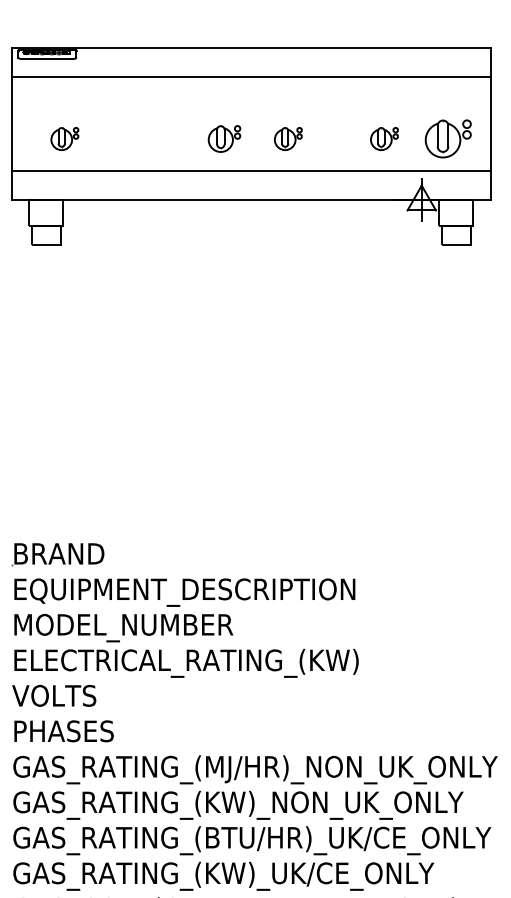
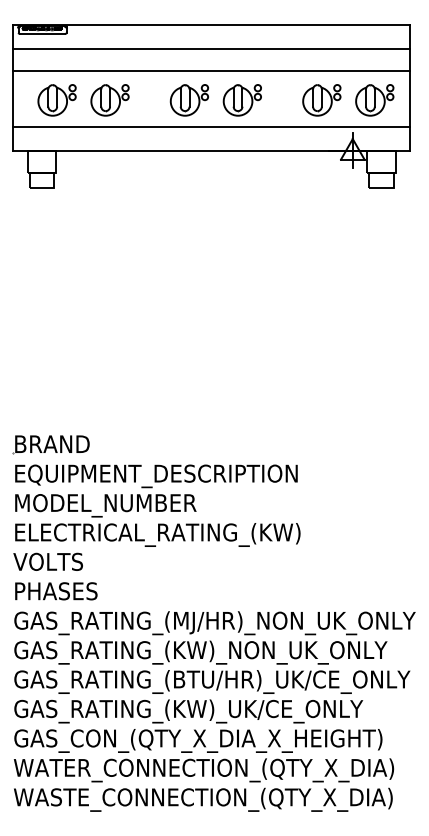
line: (251, 102) -> (211, 70), added
part: (64, 139) -> (56, 100), size x1.67
part: (128, 139) -> (109, 100), added
part: (223, 139) -> (188, 100), size x1.43
part: (287, 139) -> (241, 100), size x1.67
part: (383, 139) -> (321, 100), size x1.67

